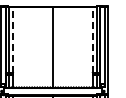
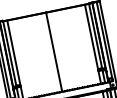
line: (13, 39) -> (13, 52), dashed -> solid
line: (92, 39) -> (91, 36), dashed -> solid

